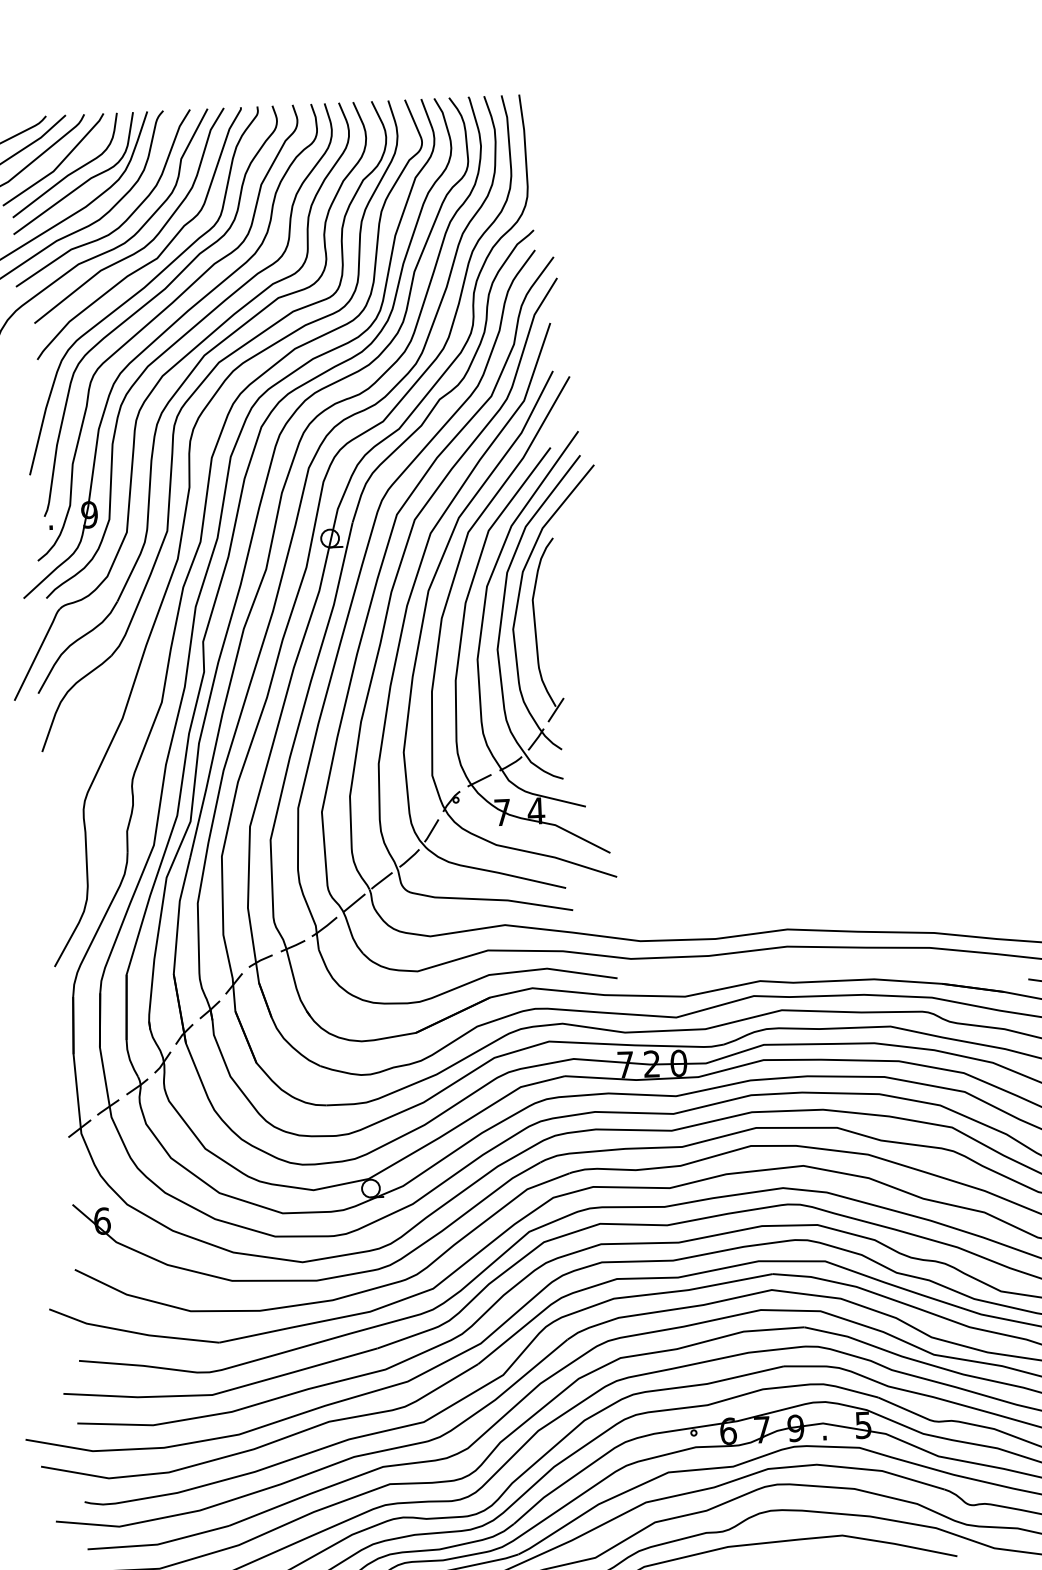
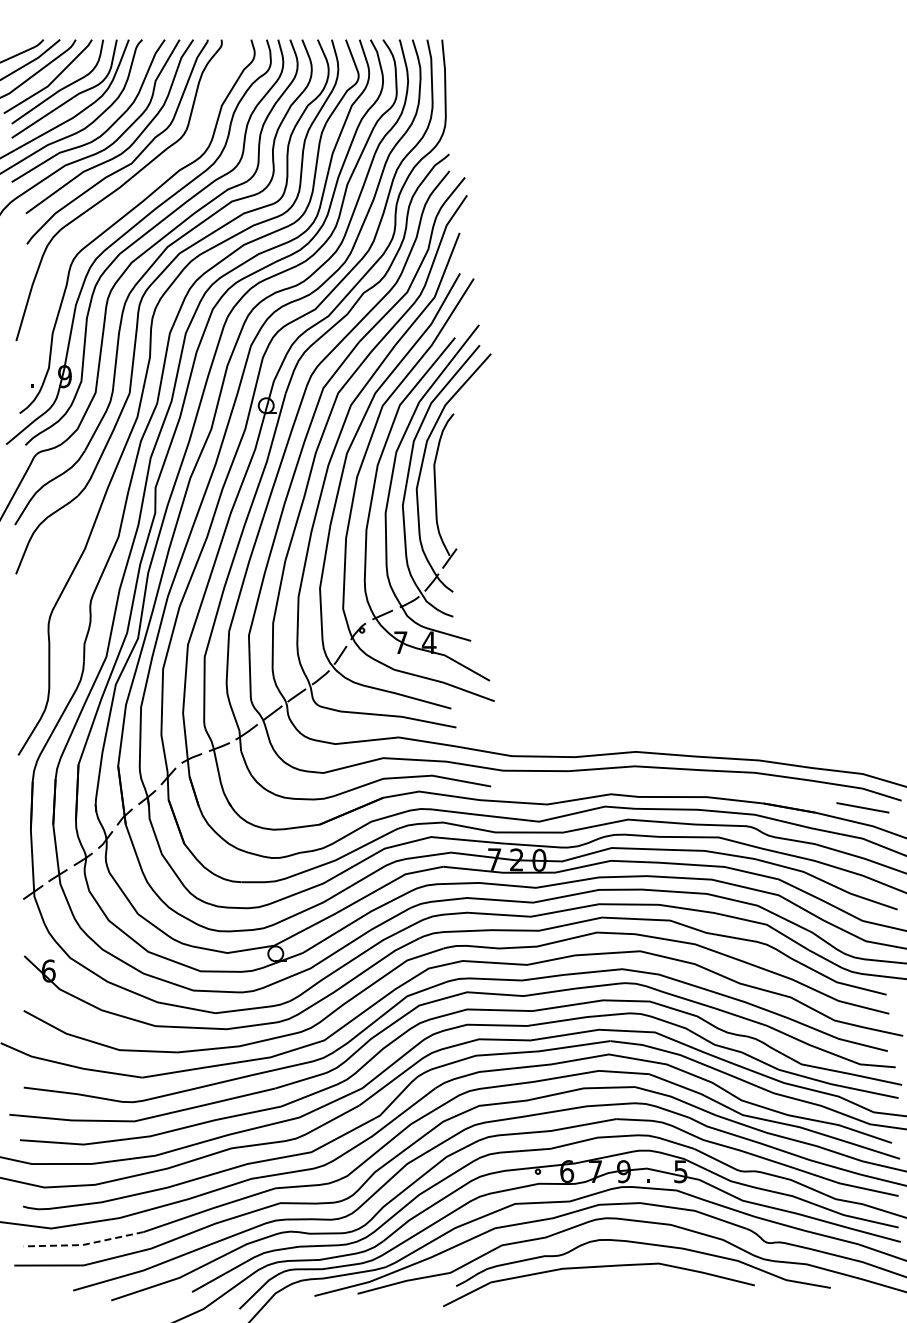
part: (151, 301) -> (125, 199), removed
line: (158, 1543) -> (83, 1244), solid -> dashed

